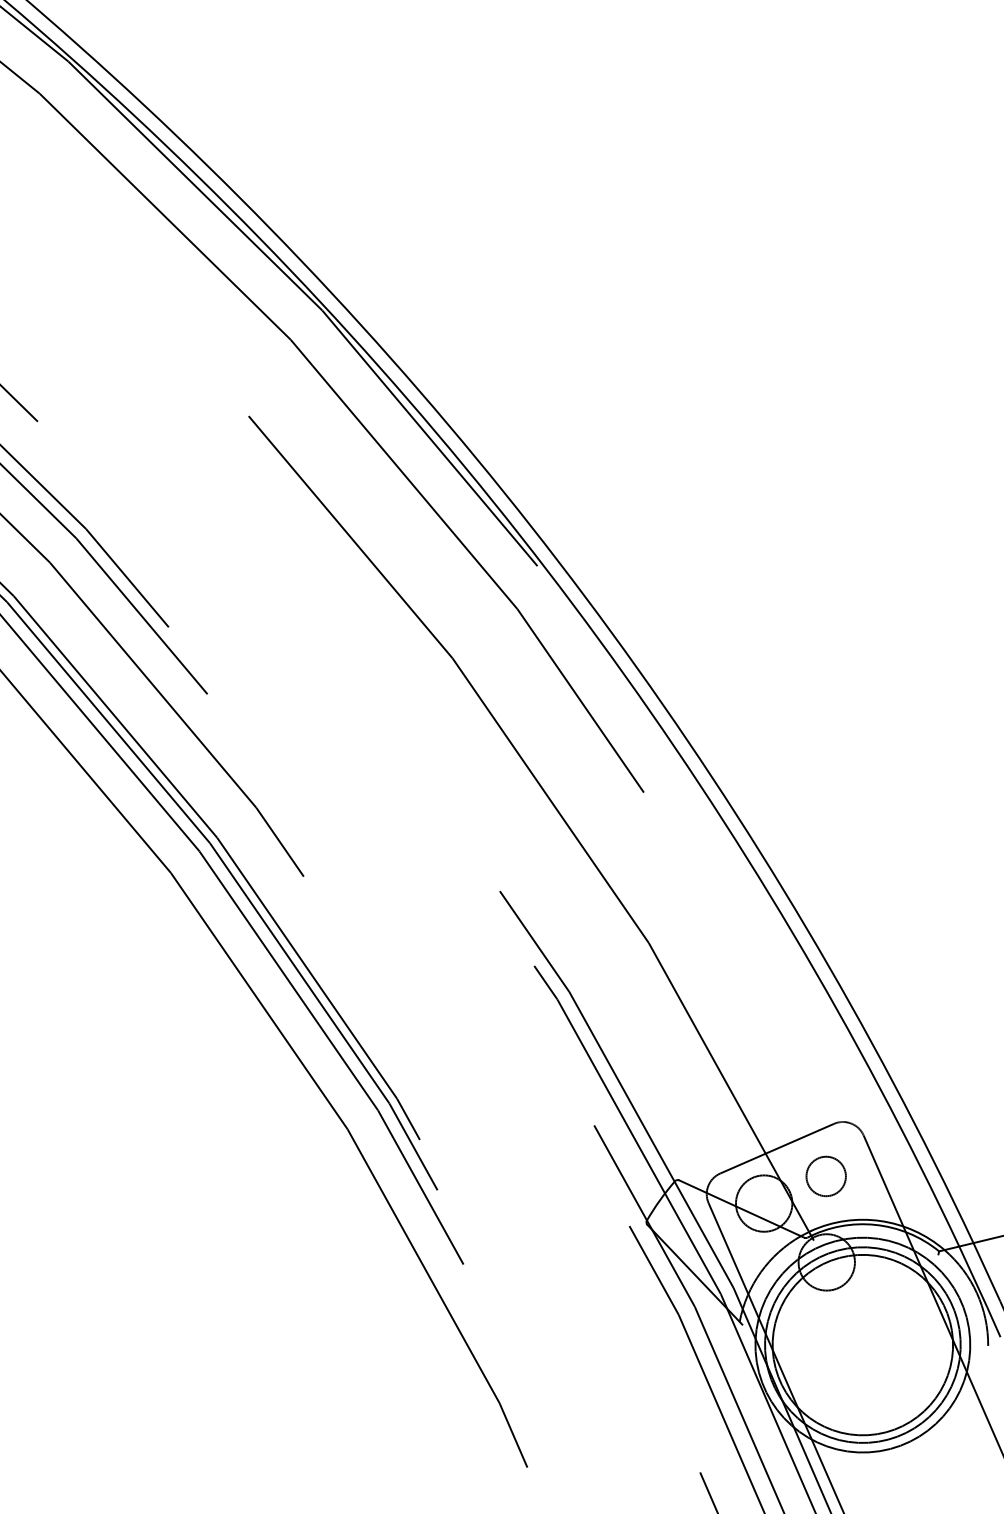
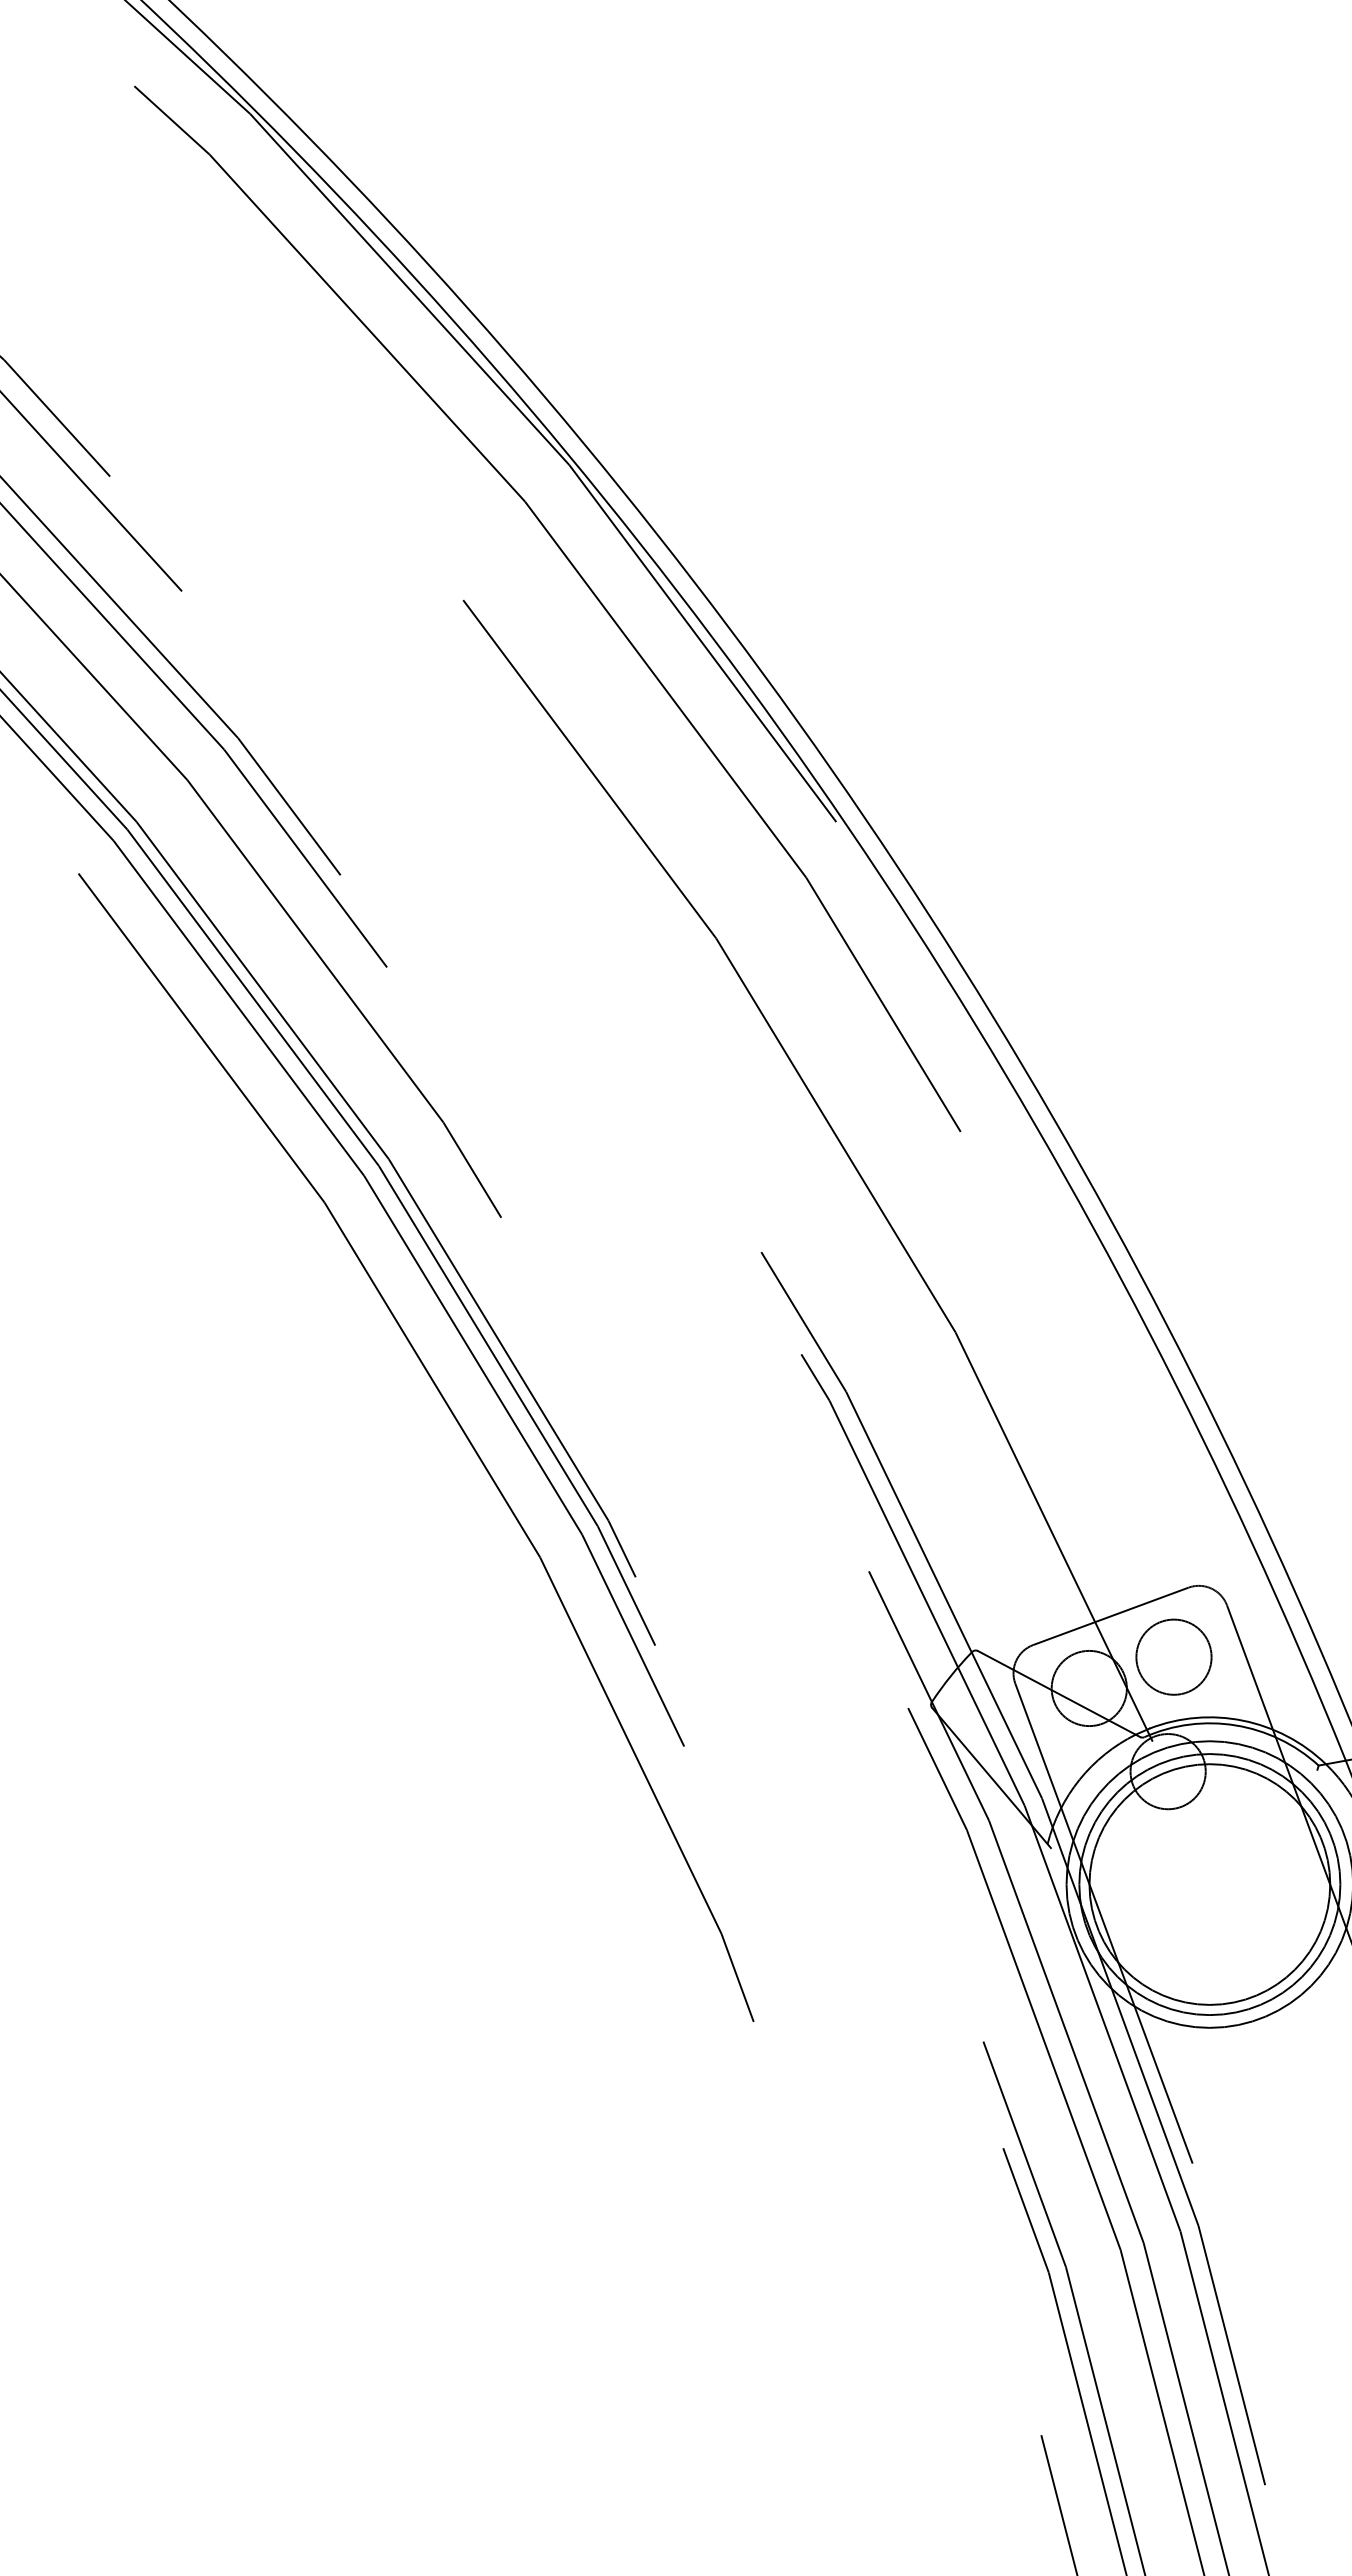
circle: (825, 1176) -> (1173, 1656), size x1.43

